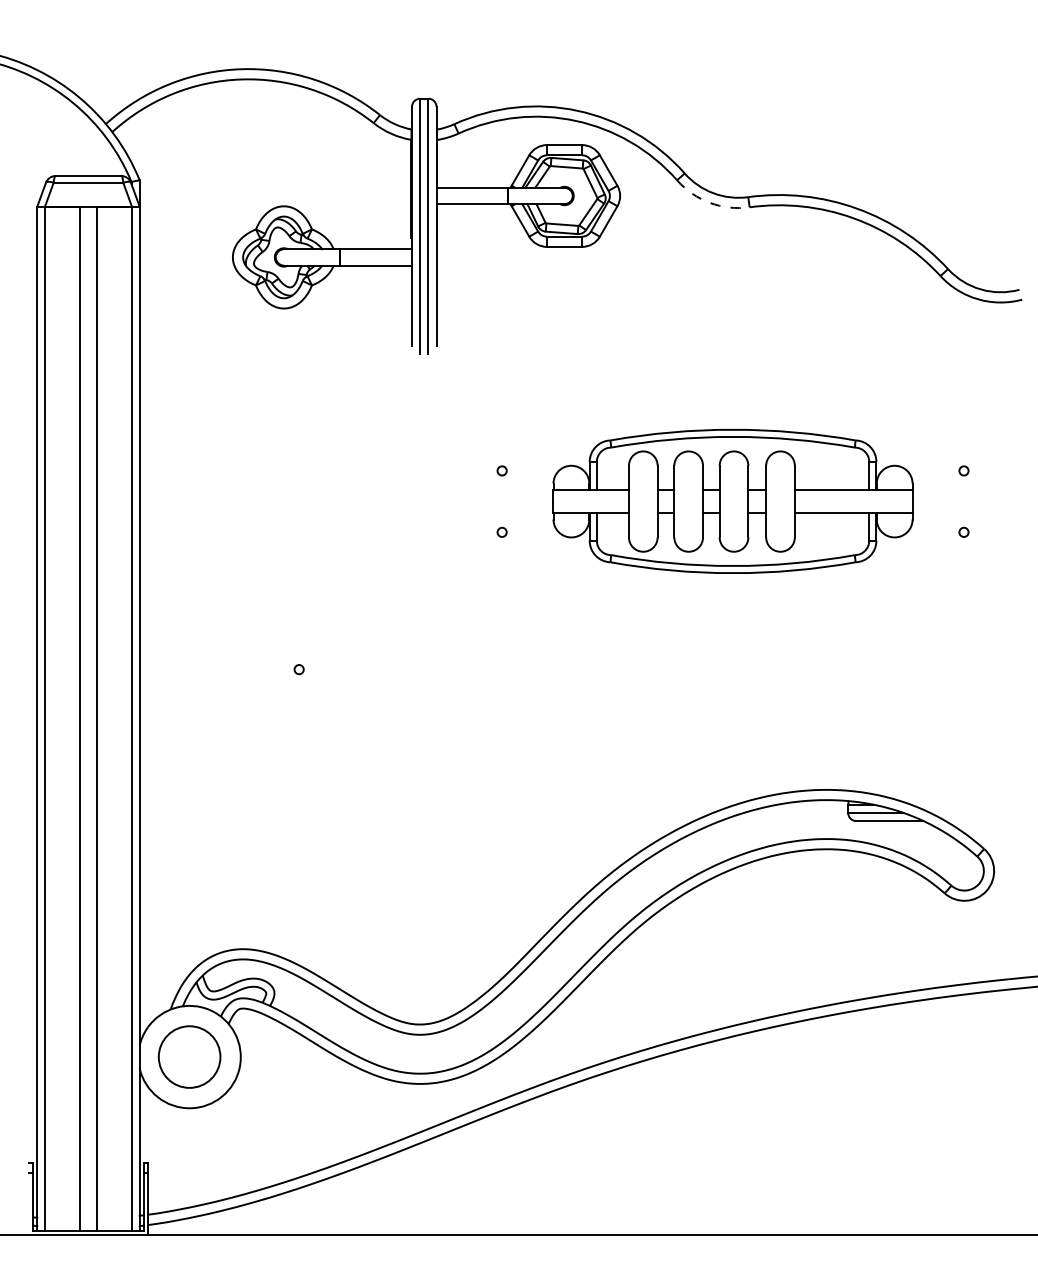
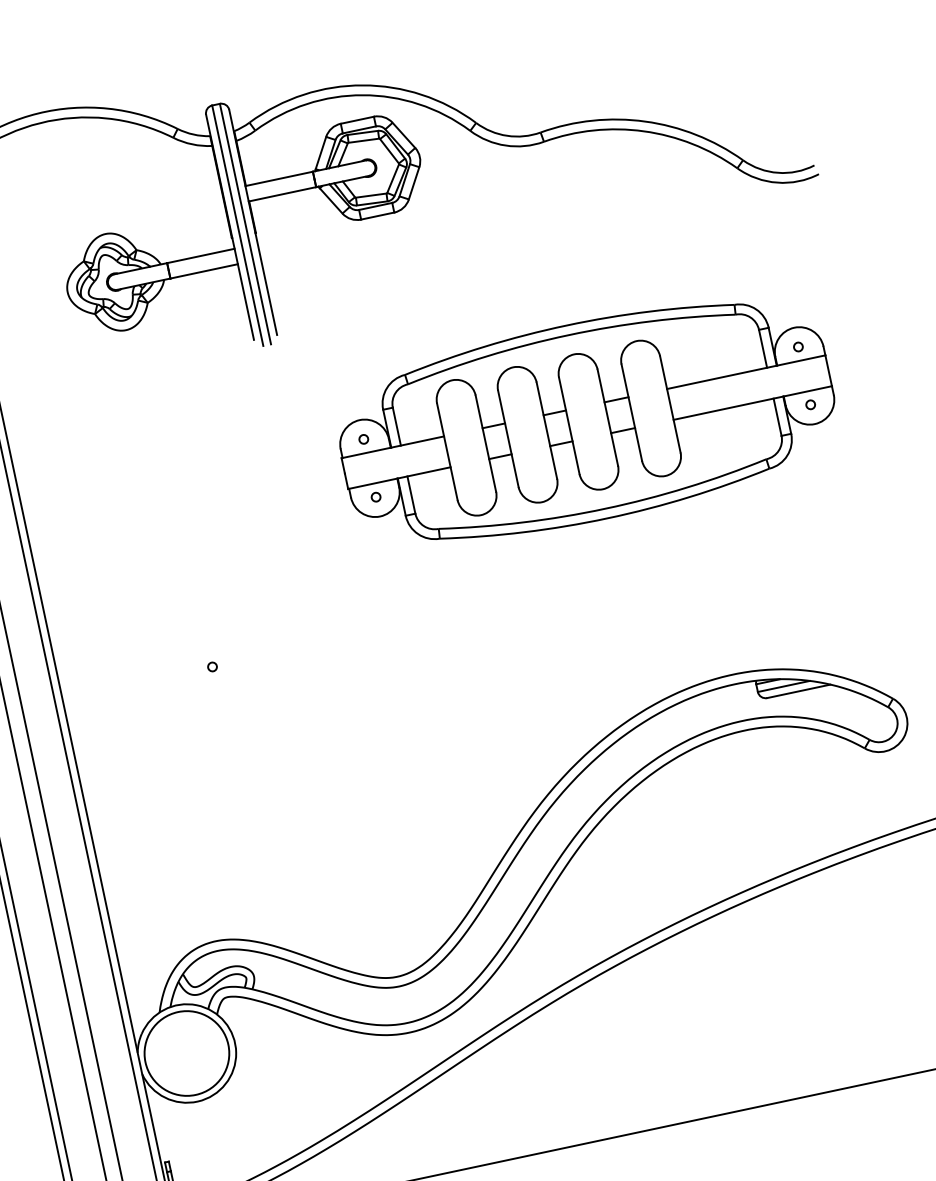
arc: (709, 202) -> (505, 145), dashed -> solid
part: (732, 501) -> (586, 422), size x1.43
circle: (189, 1057) -> (186, 1053), size x1.43

